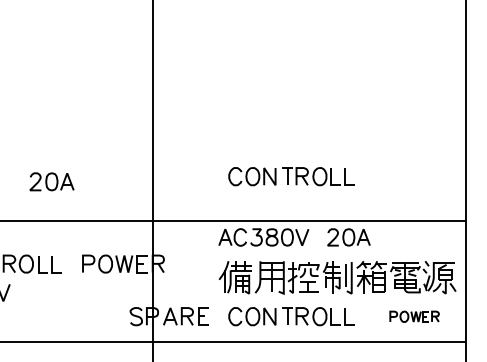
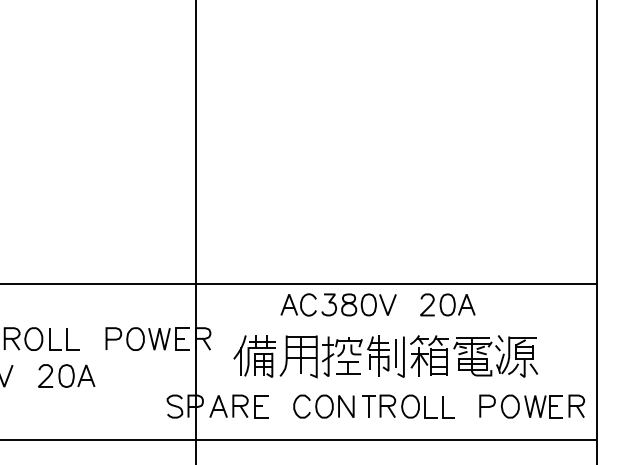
part: (291, 176) -> (374, 226), removed
part: (51, 181) -> (66, 375), moved
part: (337, 277) -> (385, 356), moved
part: (414, 316) -> (531, 406), size x1.67

